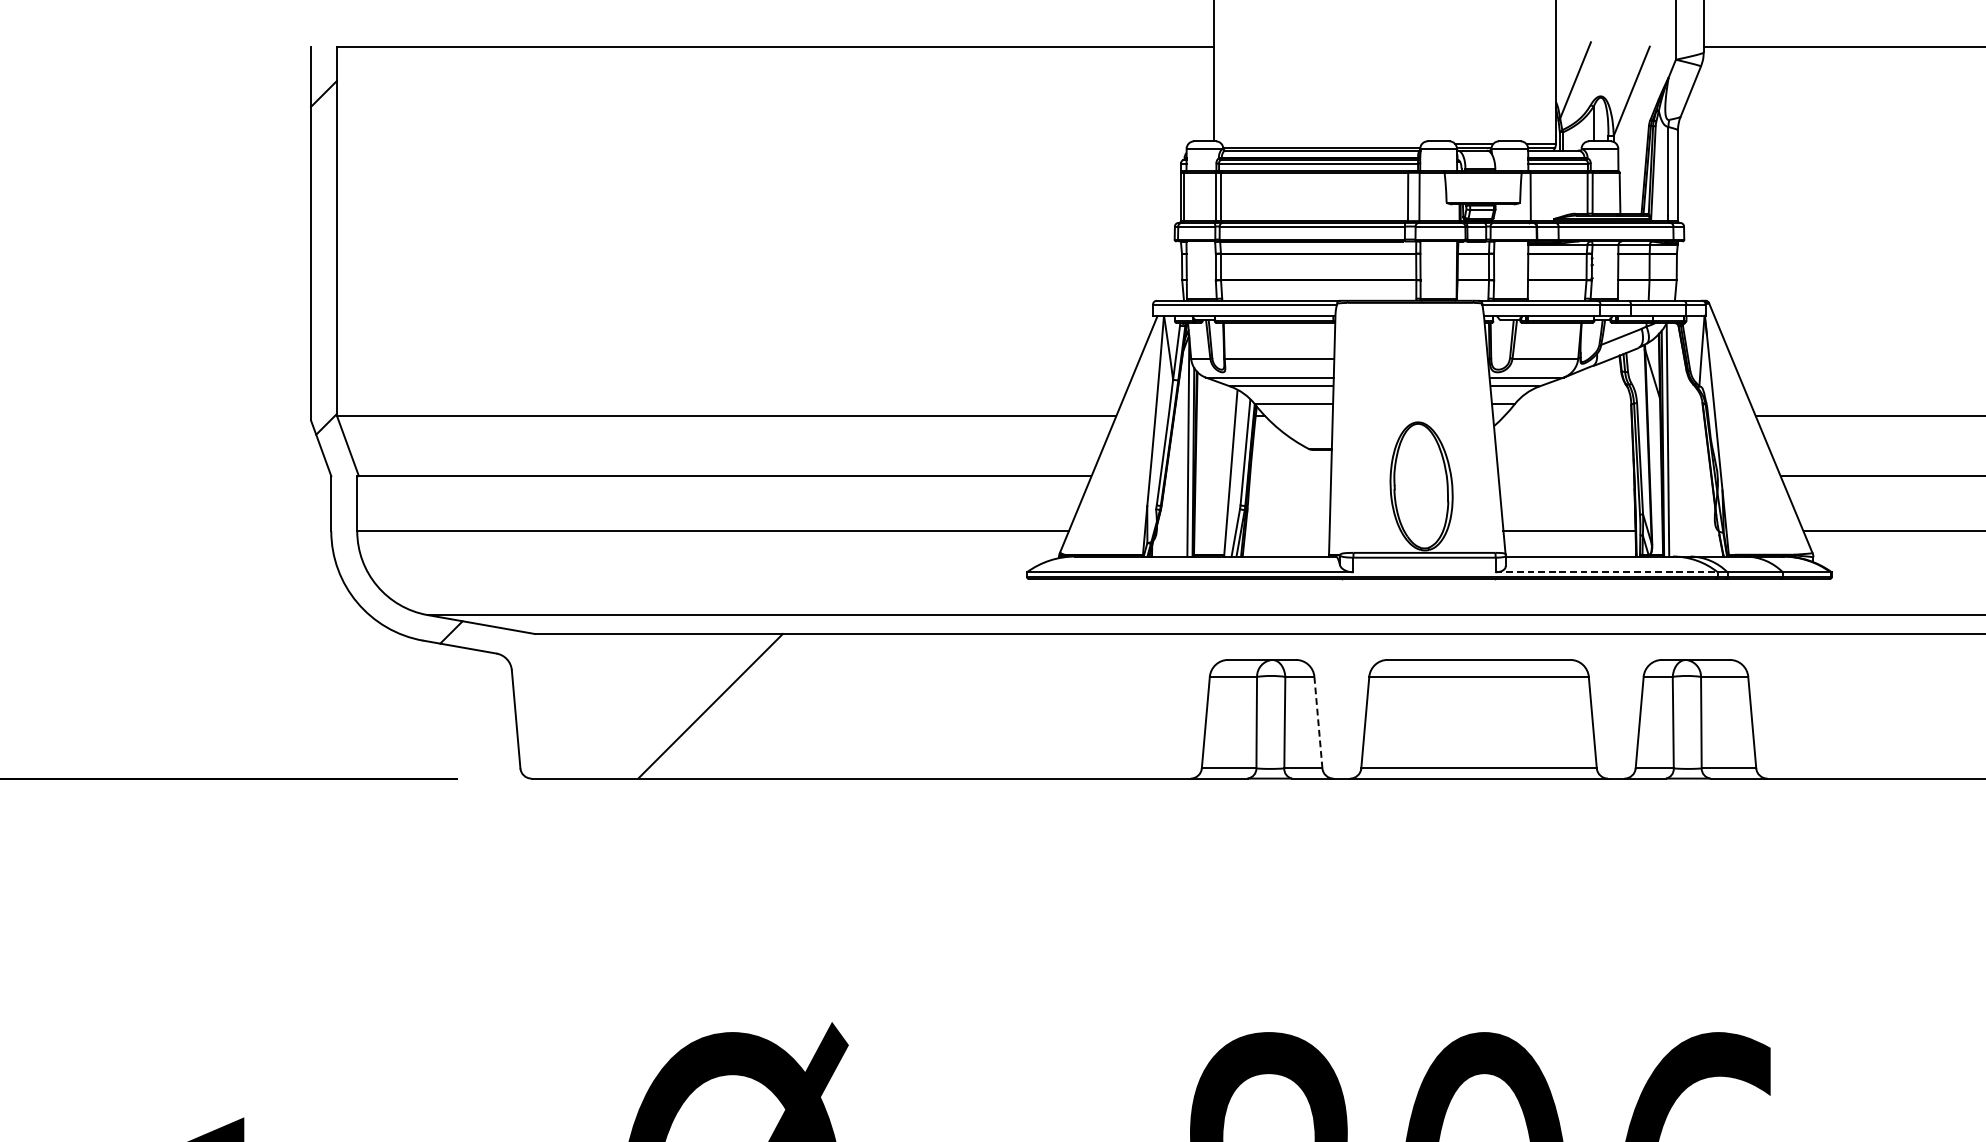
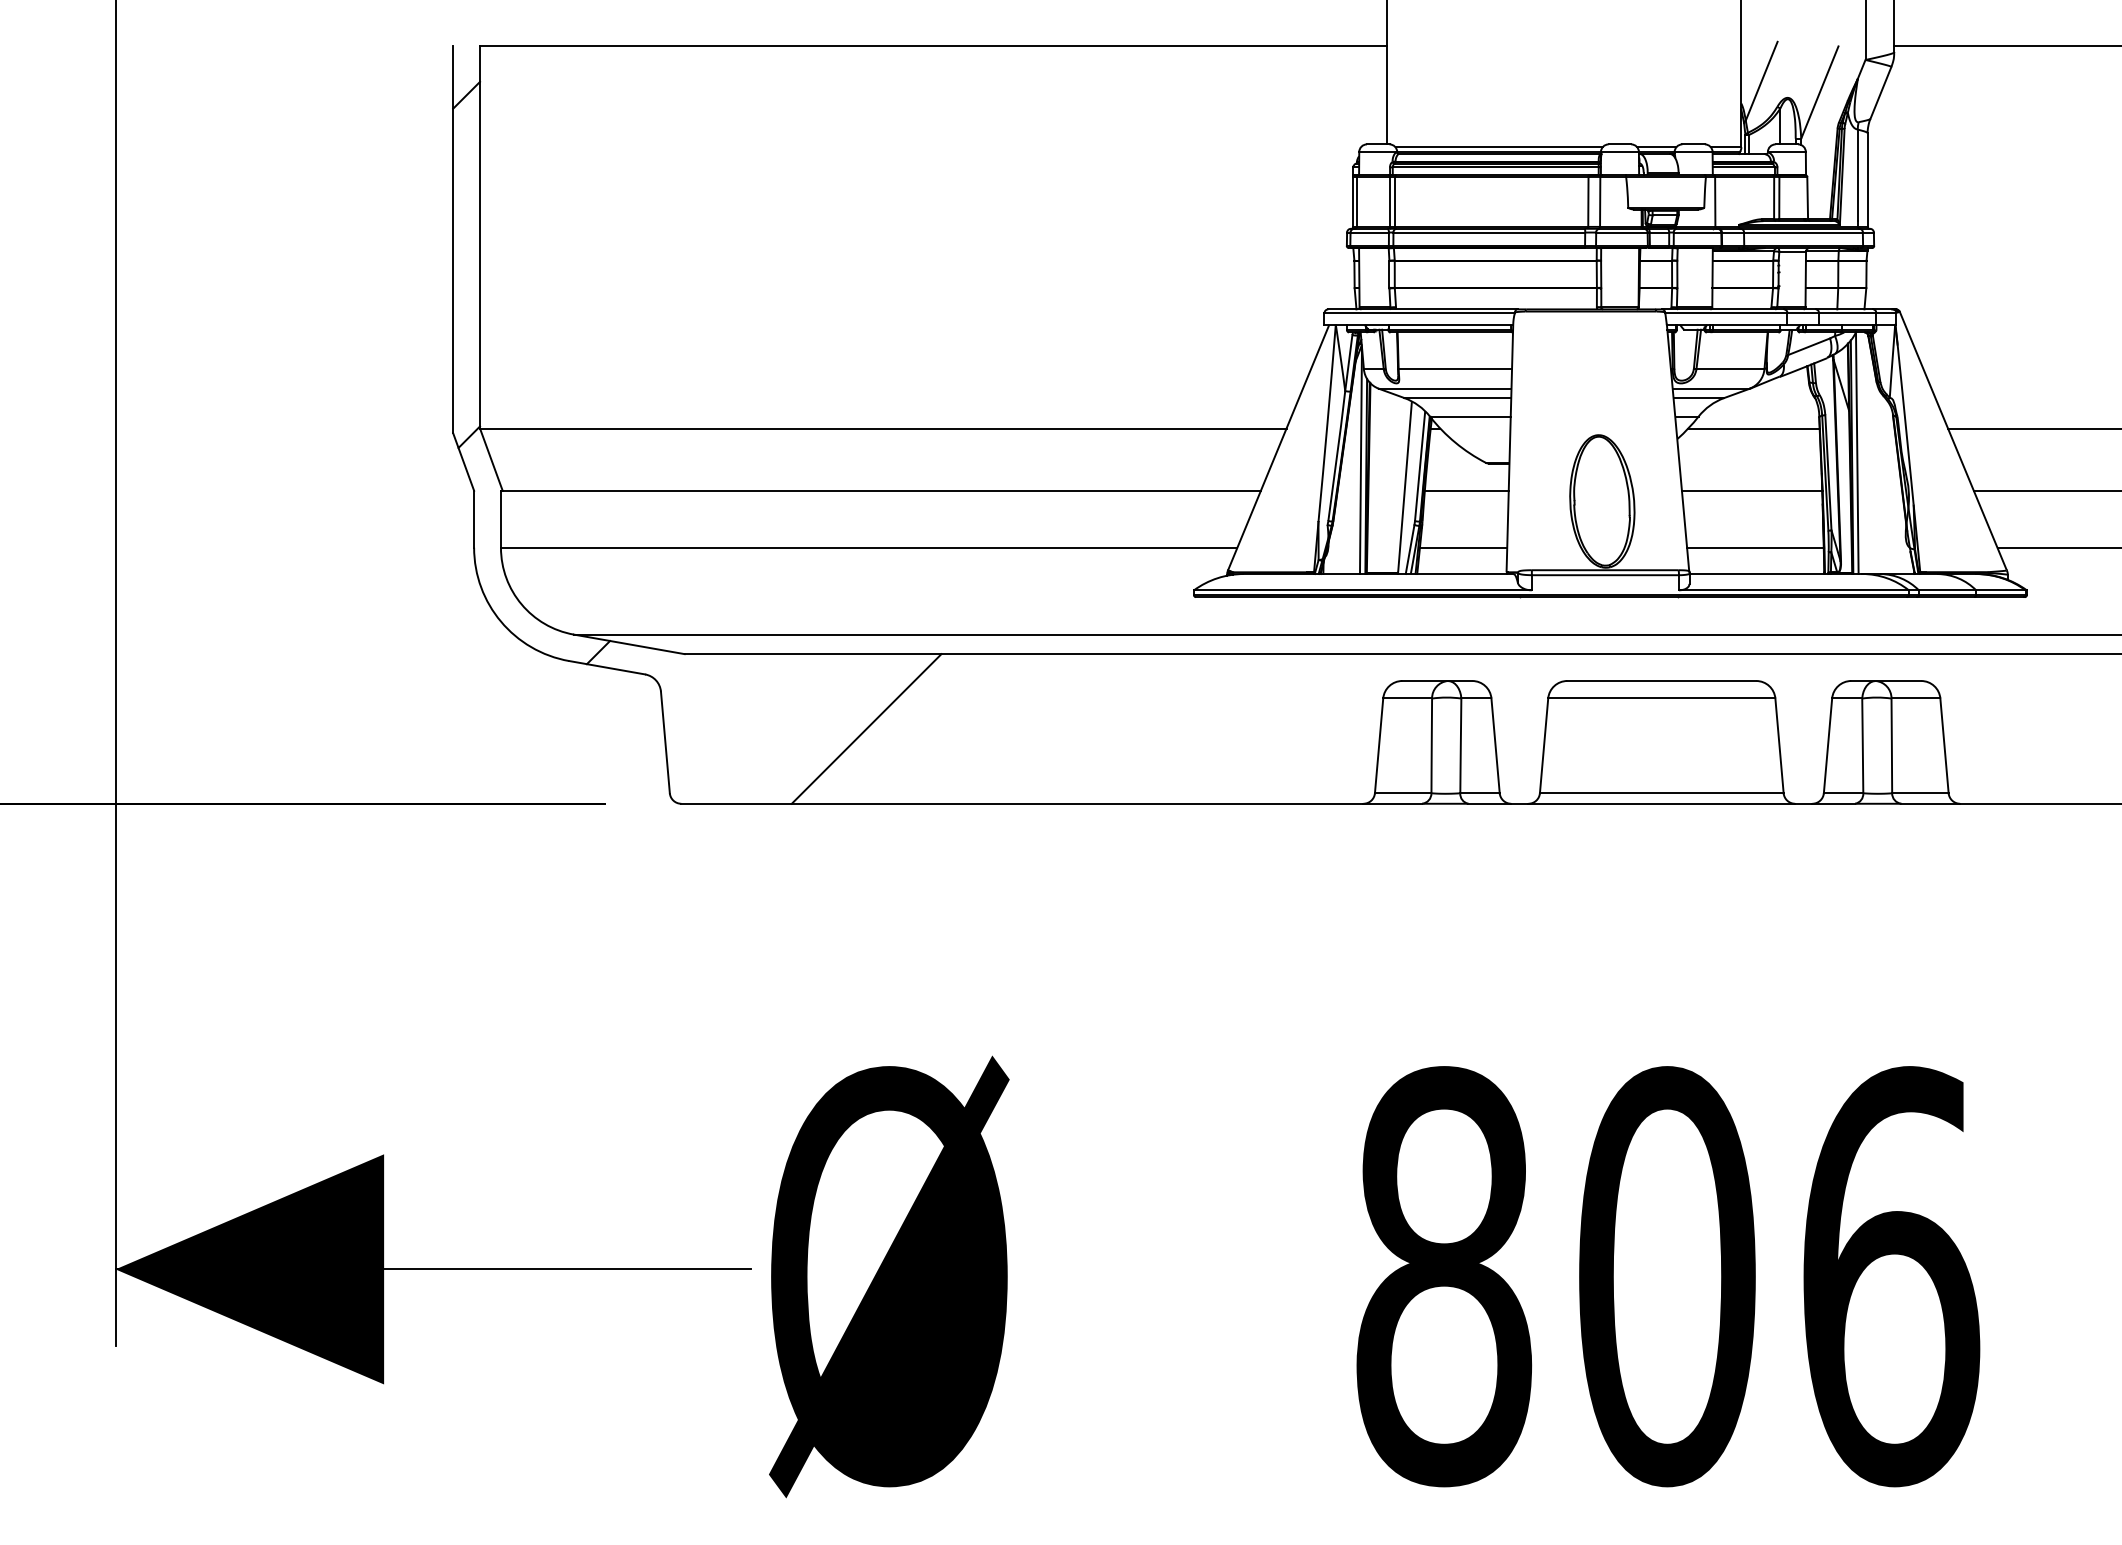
line: (1321, 144) -> (1498, 147), added
line: (1567, 415) -> (1753, 428), added
line: (1290, 475) -> (1466, 490), added
line: (1565, 475) -> (1751, 490), added
line: (1287, 530) -> (1463, 547), added
line: (1606, 572) -> (1793, 590), dashed -> solid
line: (1318, 722) -> (1495, 745), dashed -> solid

